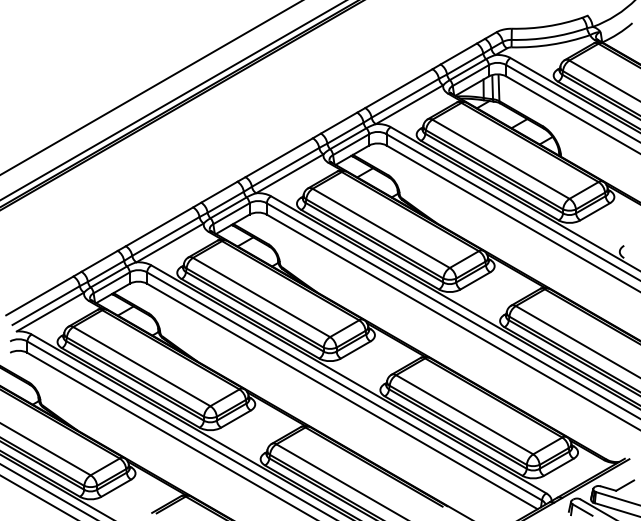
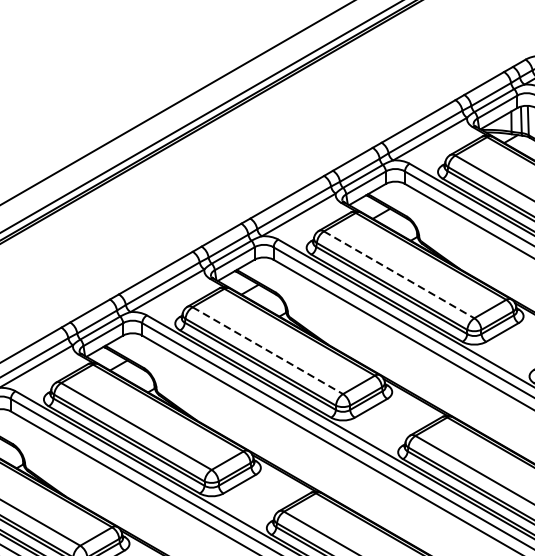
line: (381, 228) -> (399, 274), solid -> dashed
line: (262, 297) -> (268, 350), solid -> dashed

